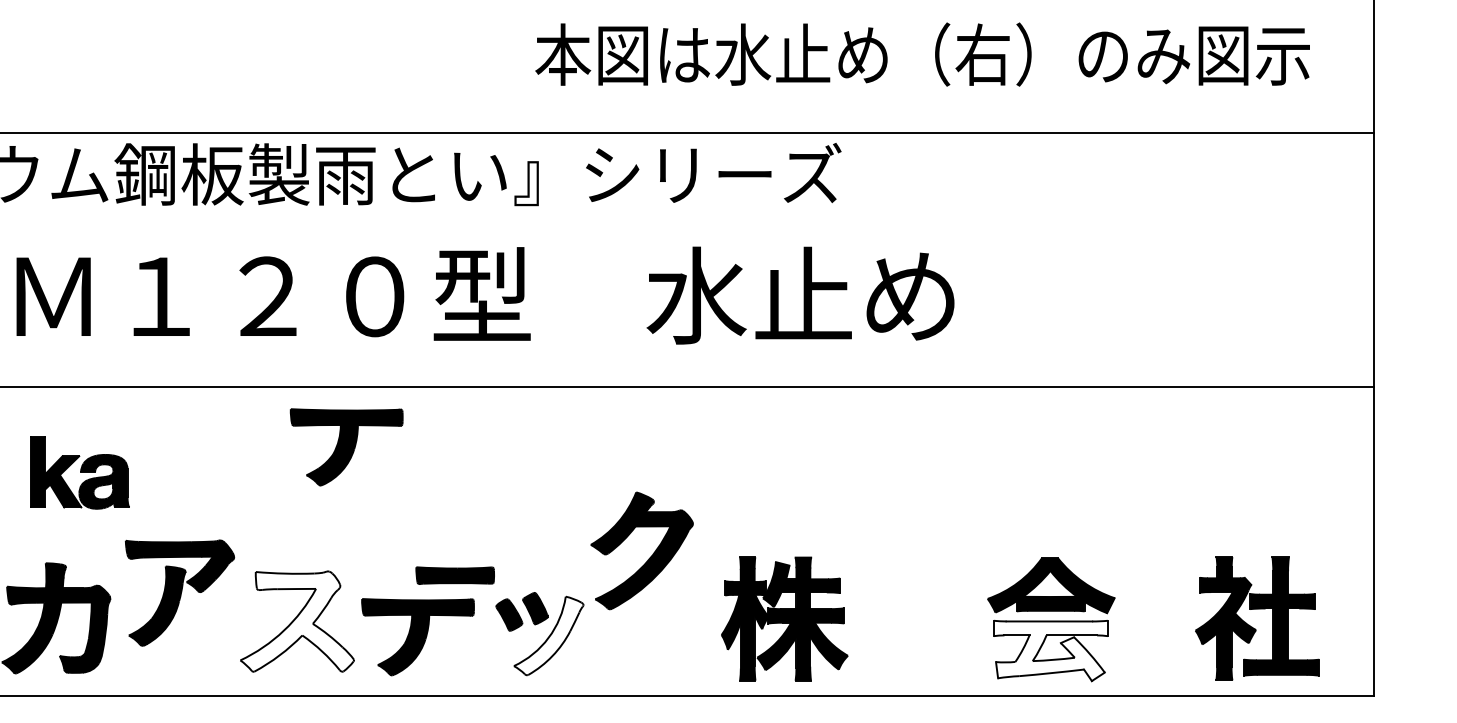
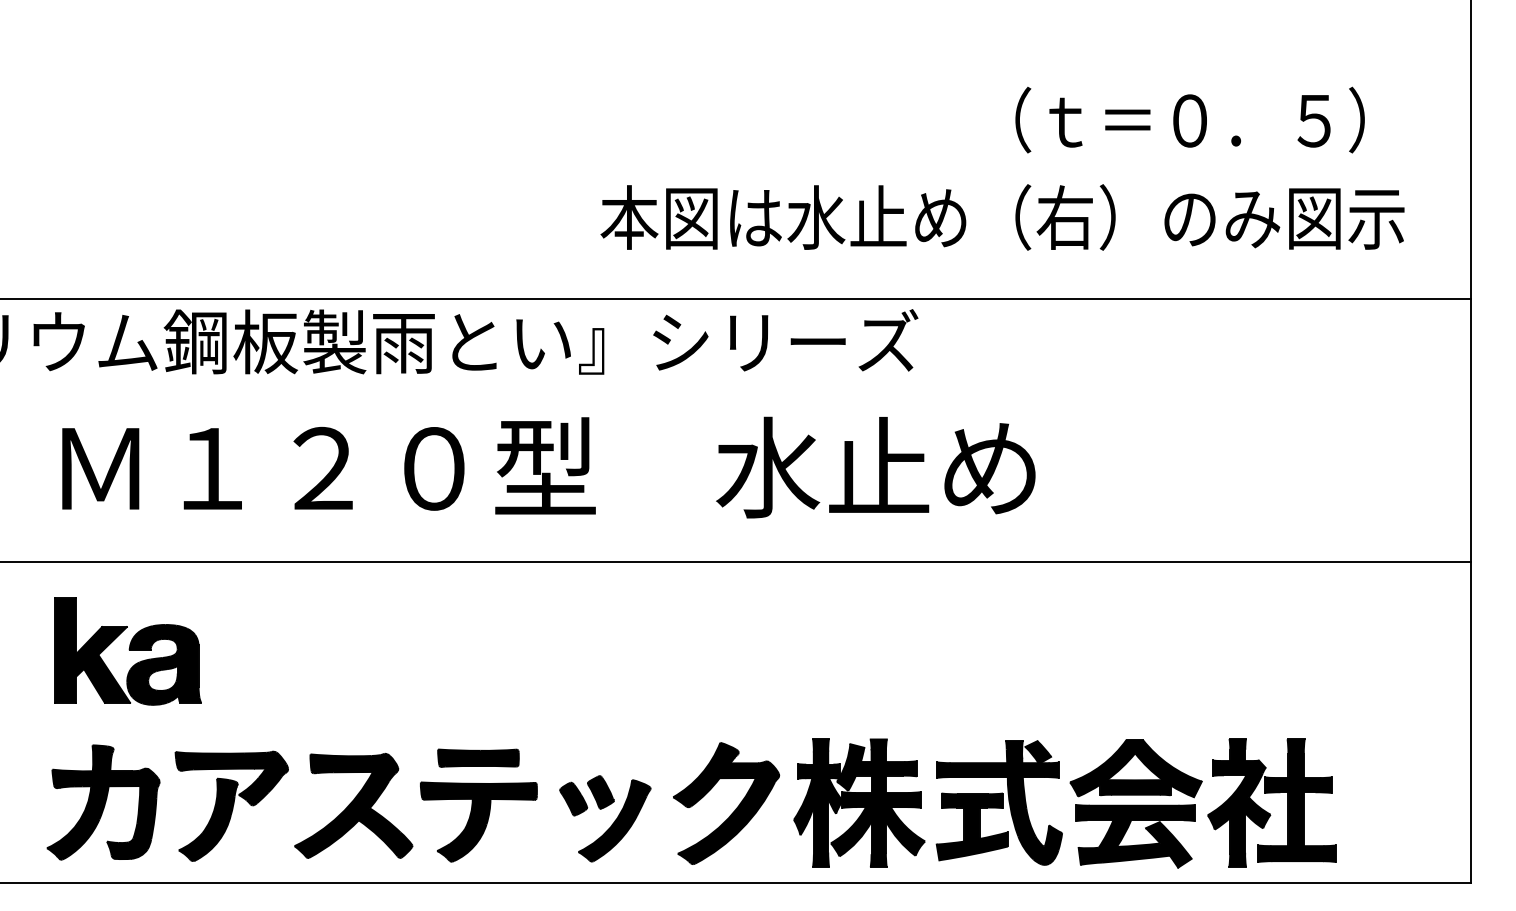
part: (346, 446) -> (404, 624), removed
part: (79, 472) -> (127, 651), size x1.43
part: (650, 555) -> (735, 808), moved
part: (455, 574) -> (478, 757), moved
part: (179, 592) -> (231, 805), moved
part: (1256, 609) -> (1271, 793), moved
part: (918, 618) -> (998, 802), added
fill: (297, 621) -> (353, 805), added
fill: (548, 635) -> (614, 820), added
fill: (1050, 651) -> (1135, 836), added

